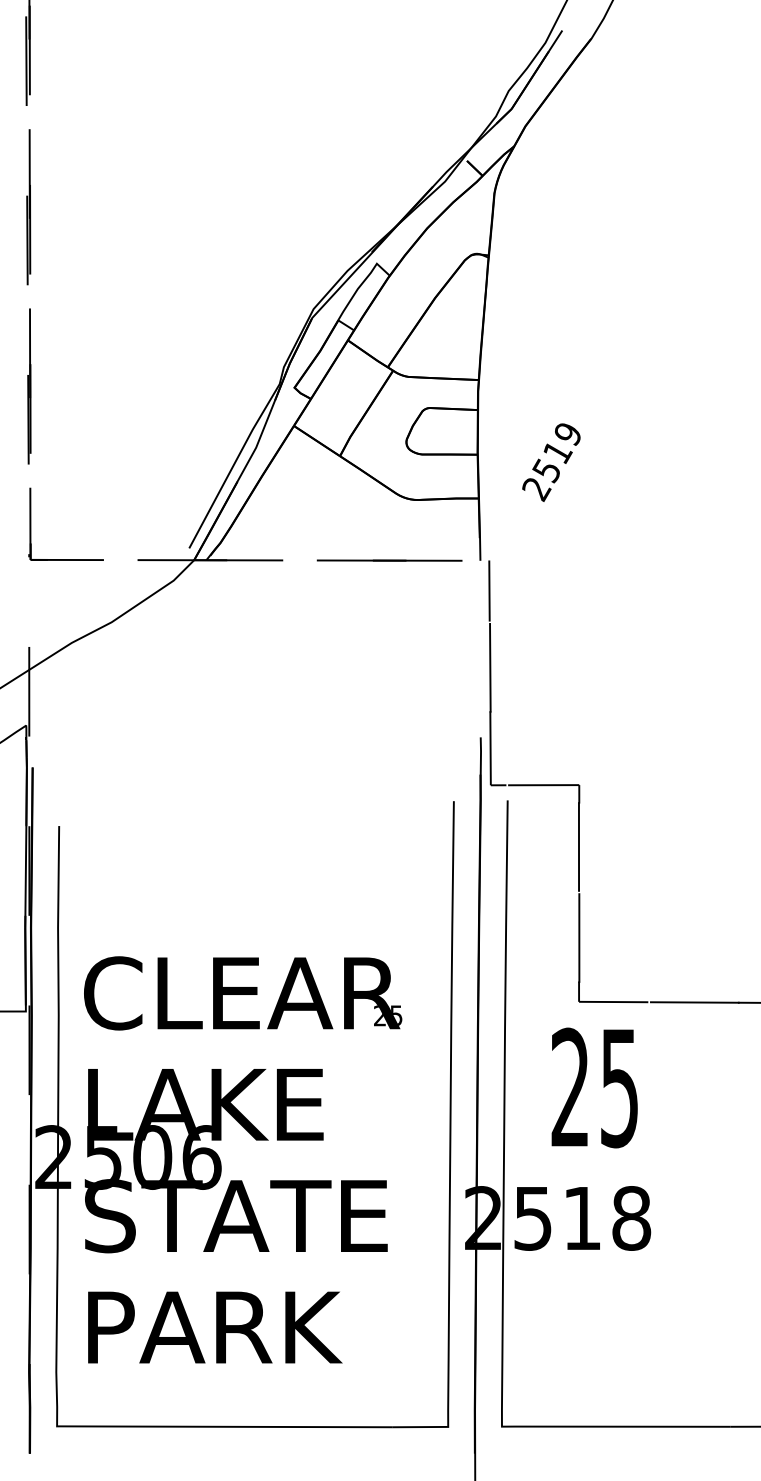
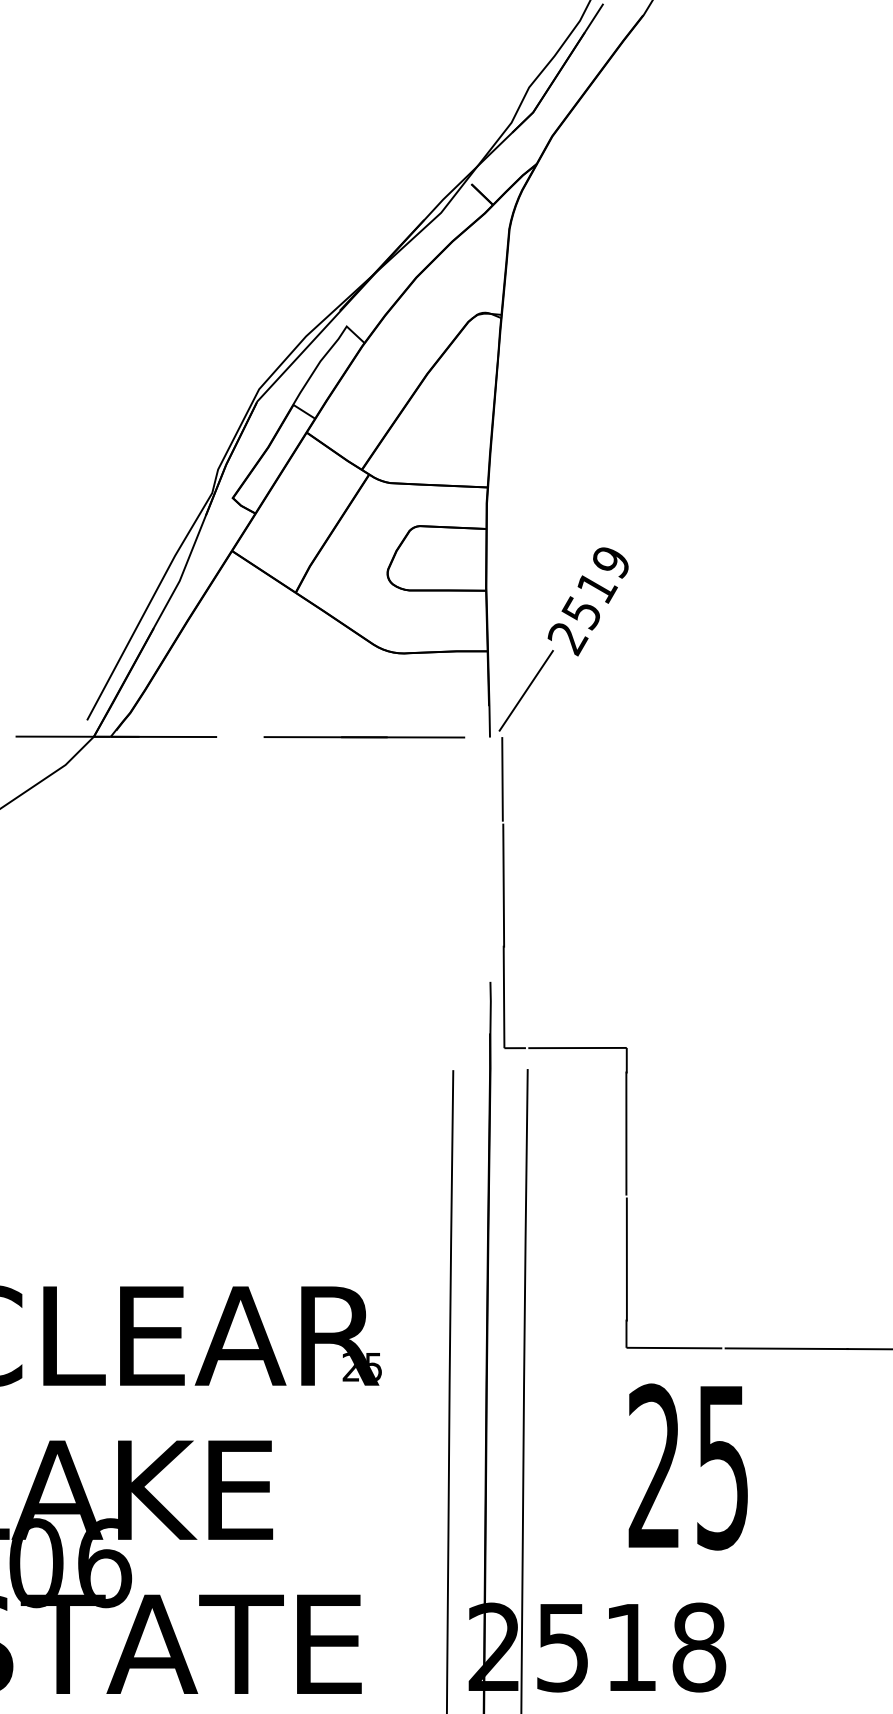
line: (506, 526) -> (526, 690), added
text: (594, 1087) -> (687, 1466), moved

